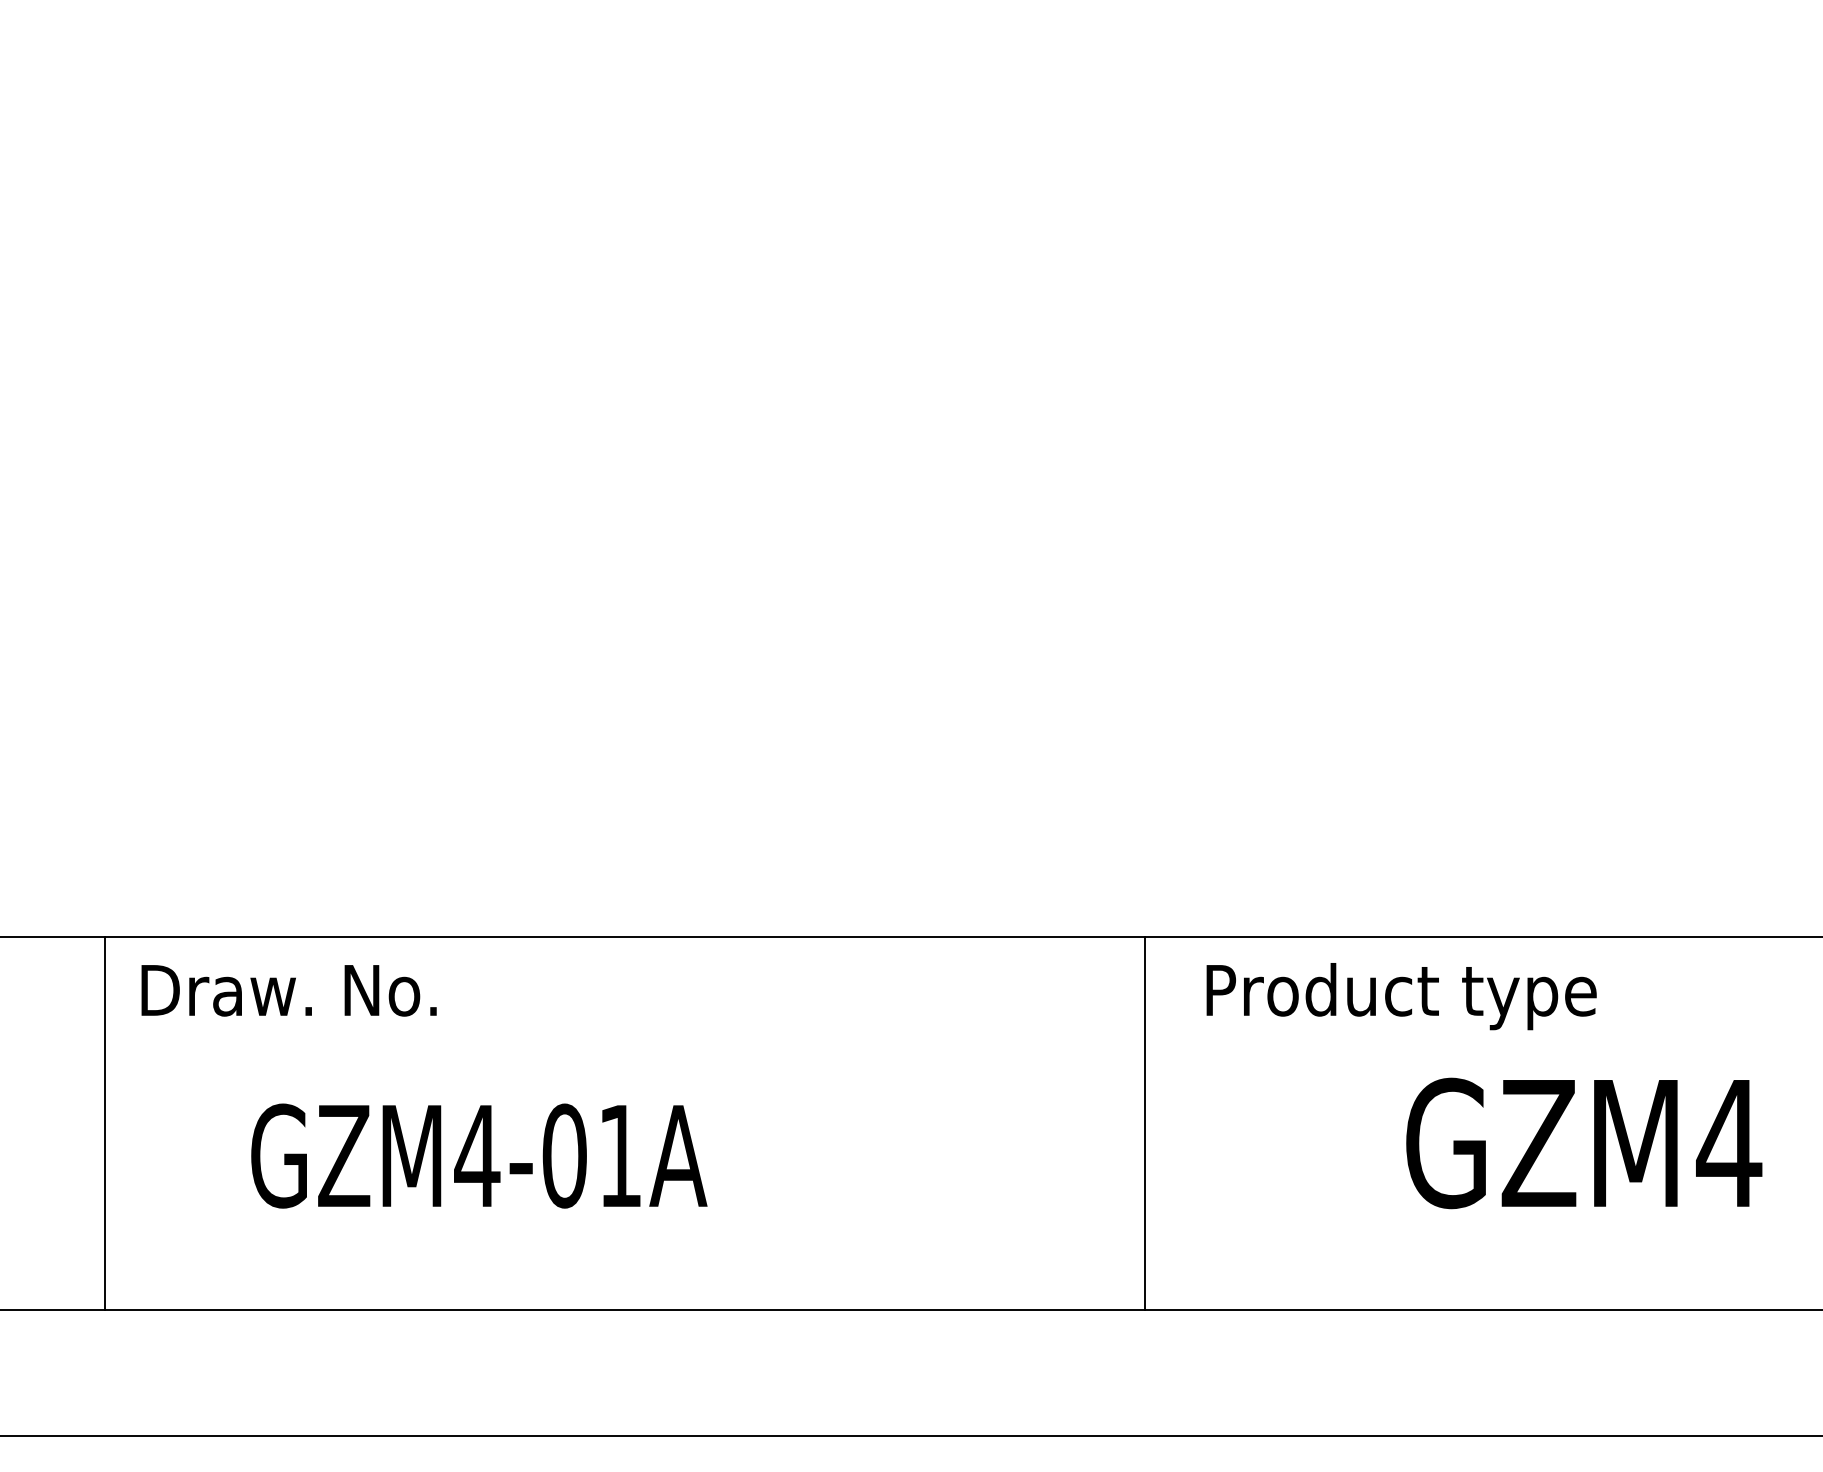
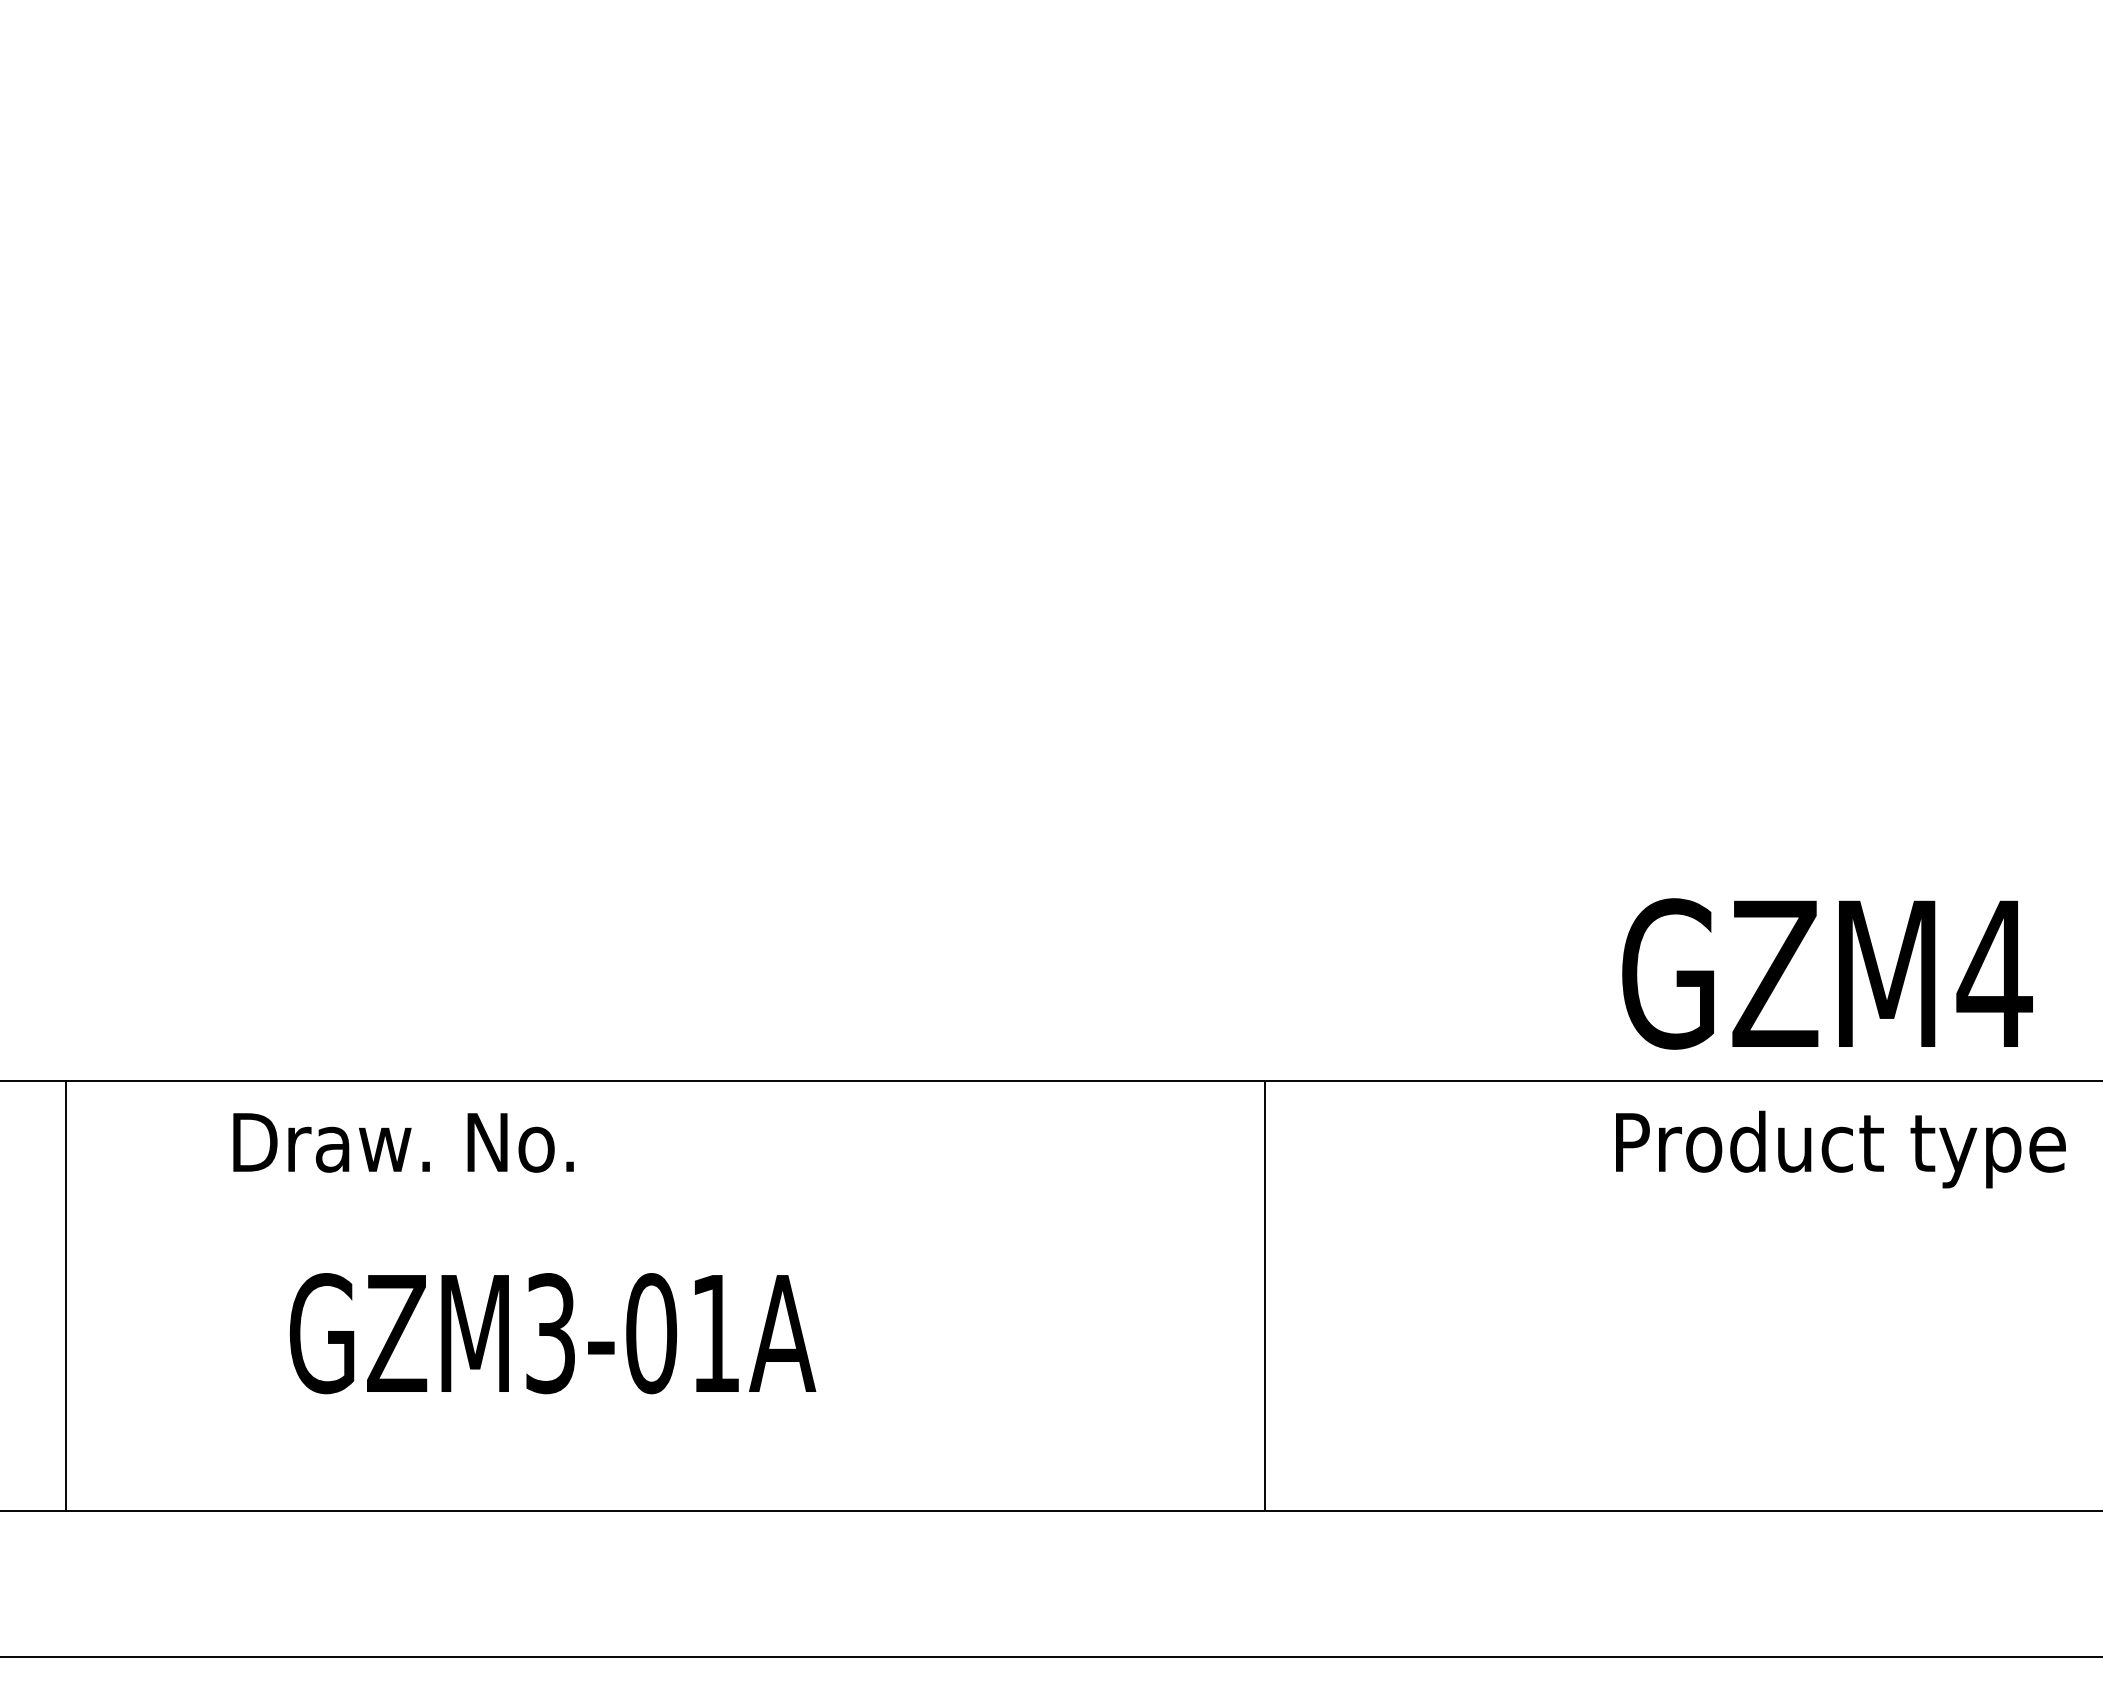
text: (289, 990) -> (403, 1142), moved
text: (1401, 996) -> (1840, 1149), moved
line: (105, 1123) -> (65, 1295), moved
line: (1144, 1123) -> (1264, 1295), moved
text: (1584, 1143) -> (1827, 973), moved
text: (477, 1156) -> (550, 1333), GZM4-01A -> GZM3-01A

